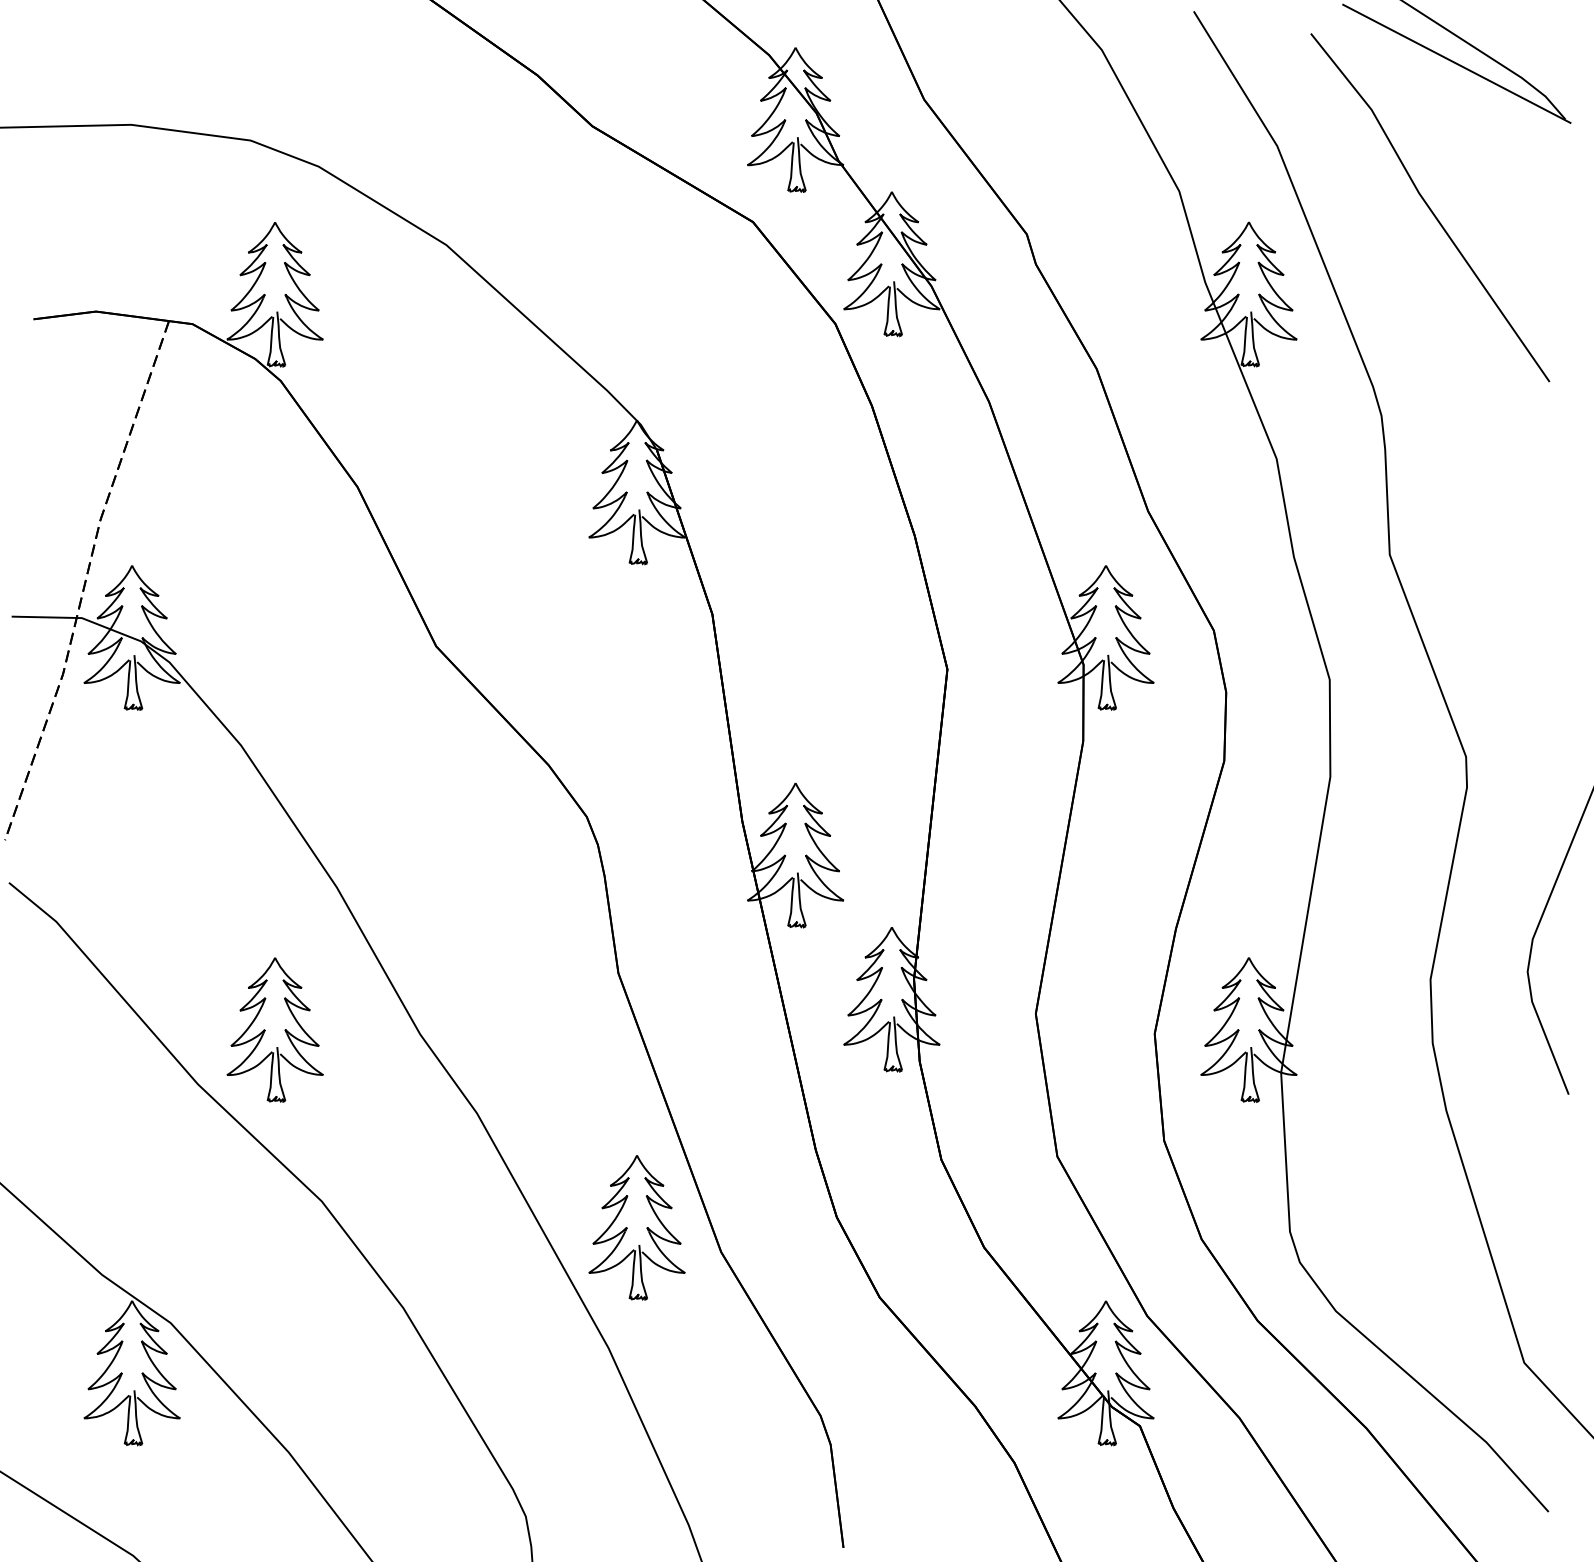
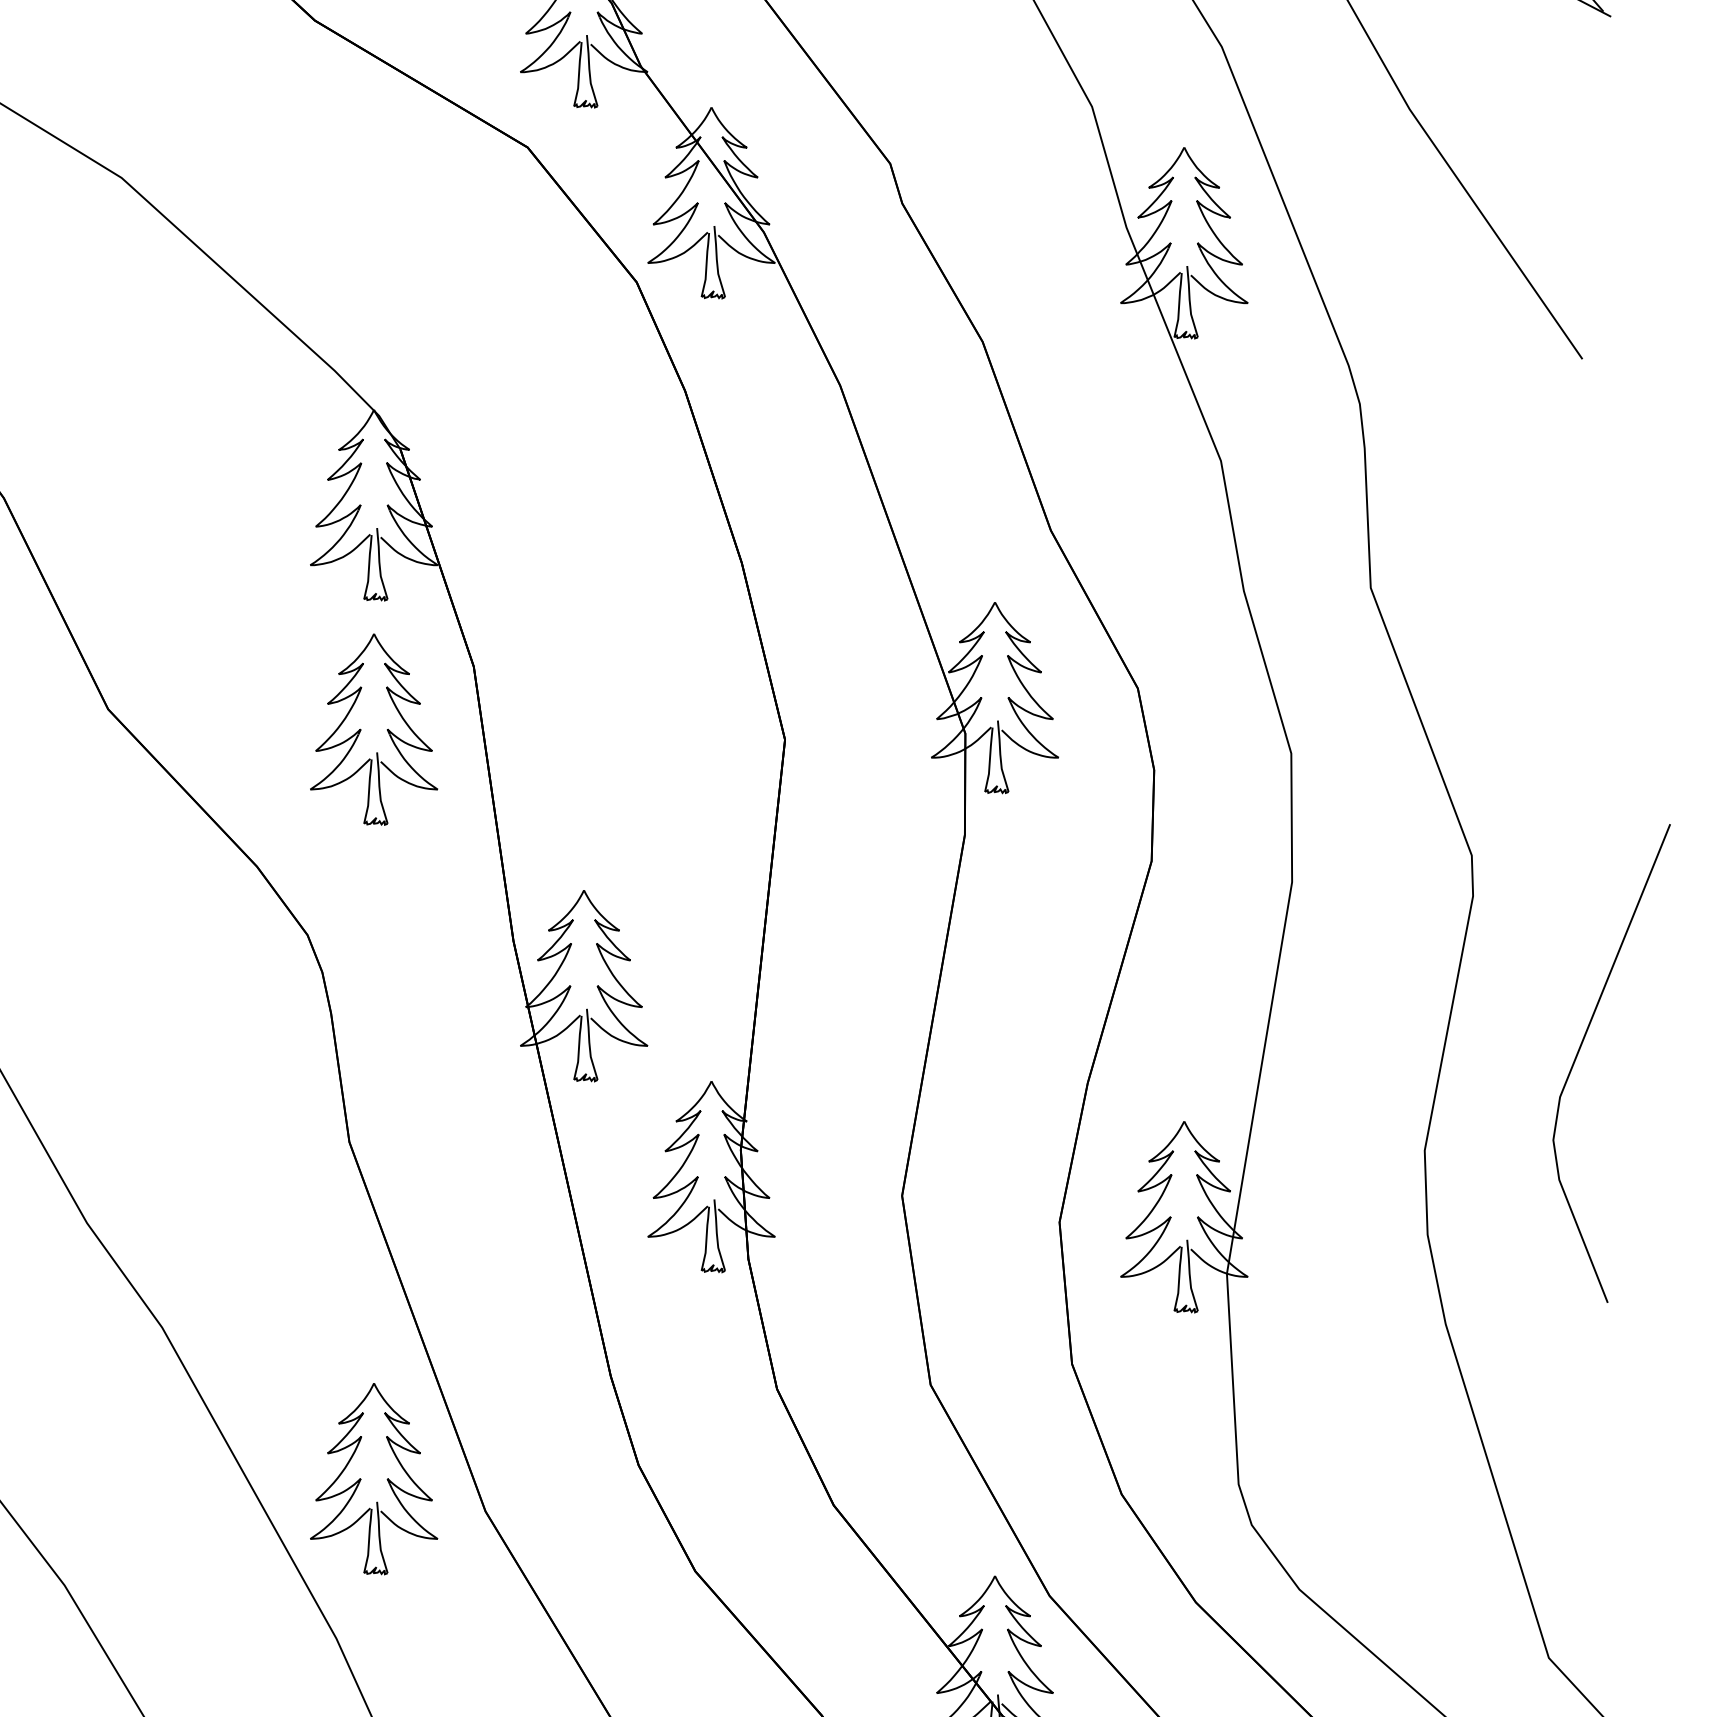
part: (636, 661) -> (373, 729), added

